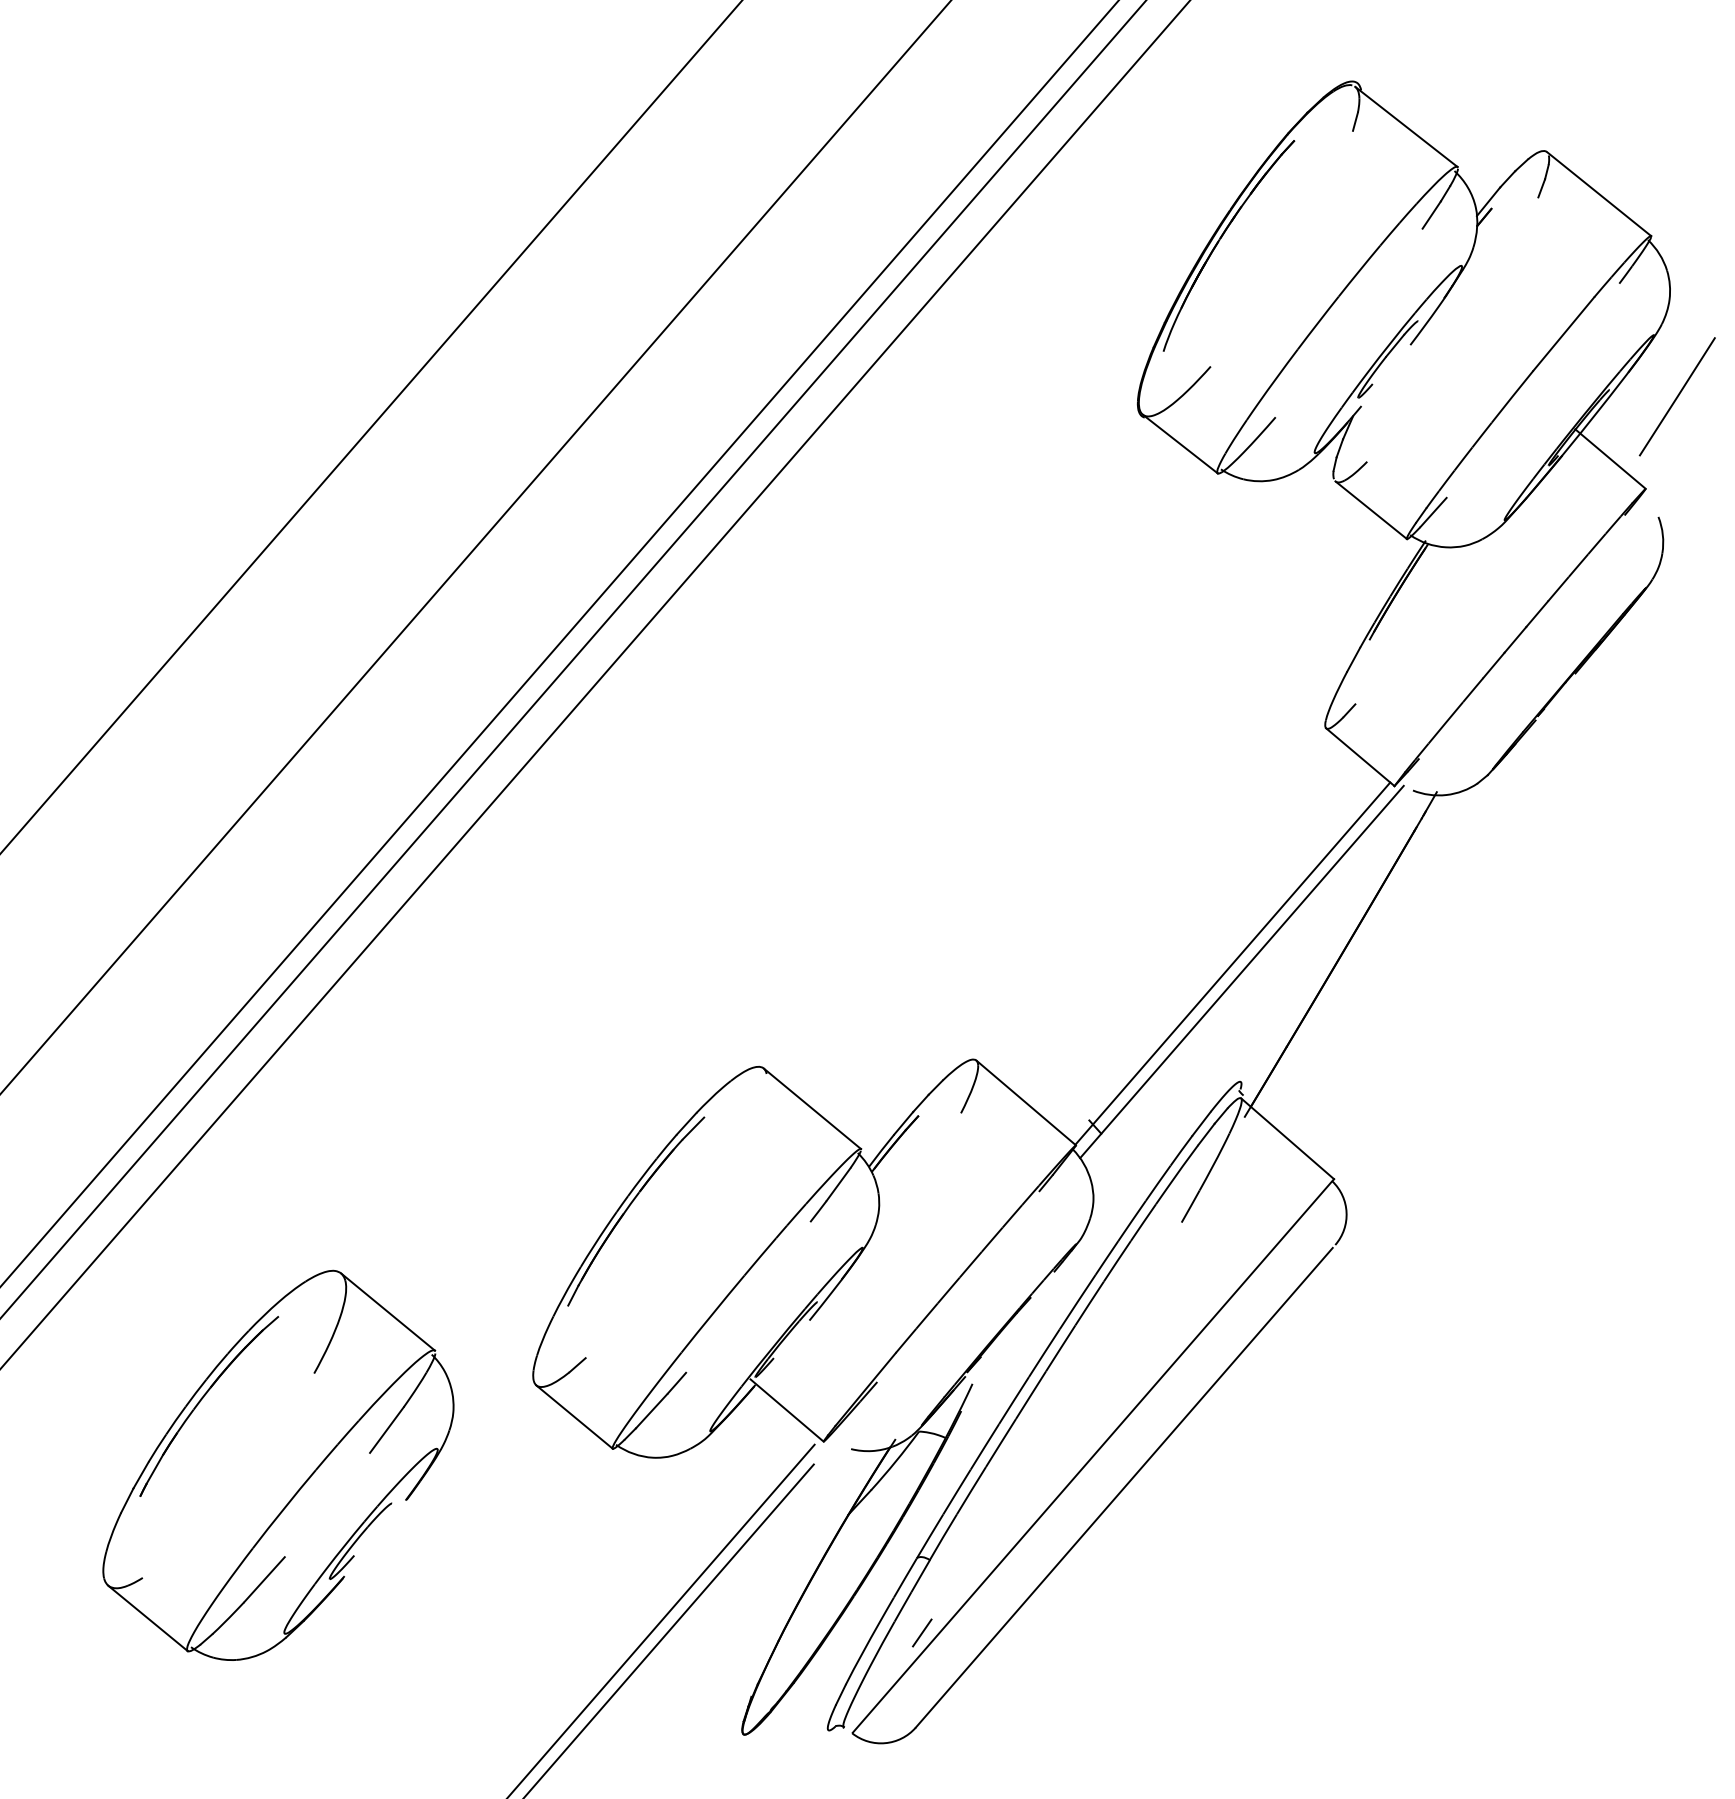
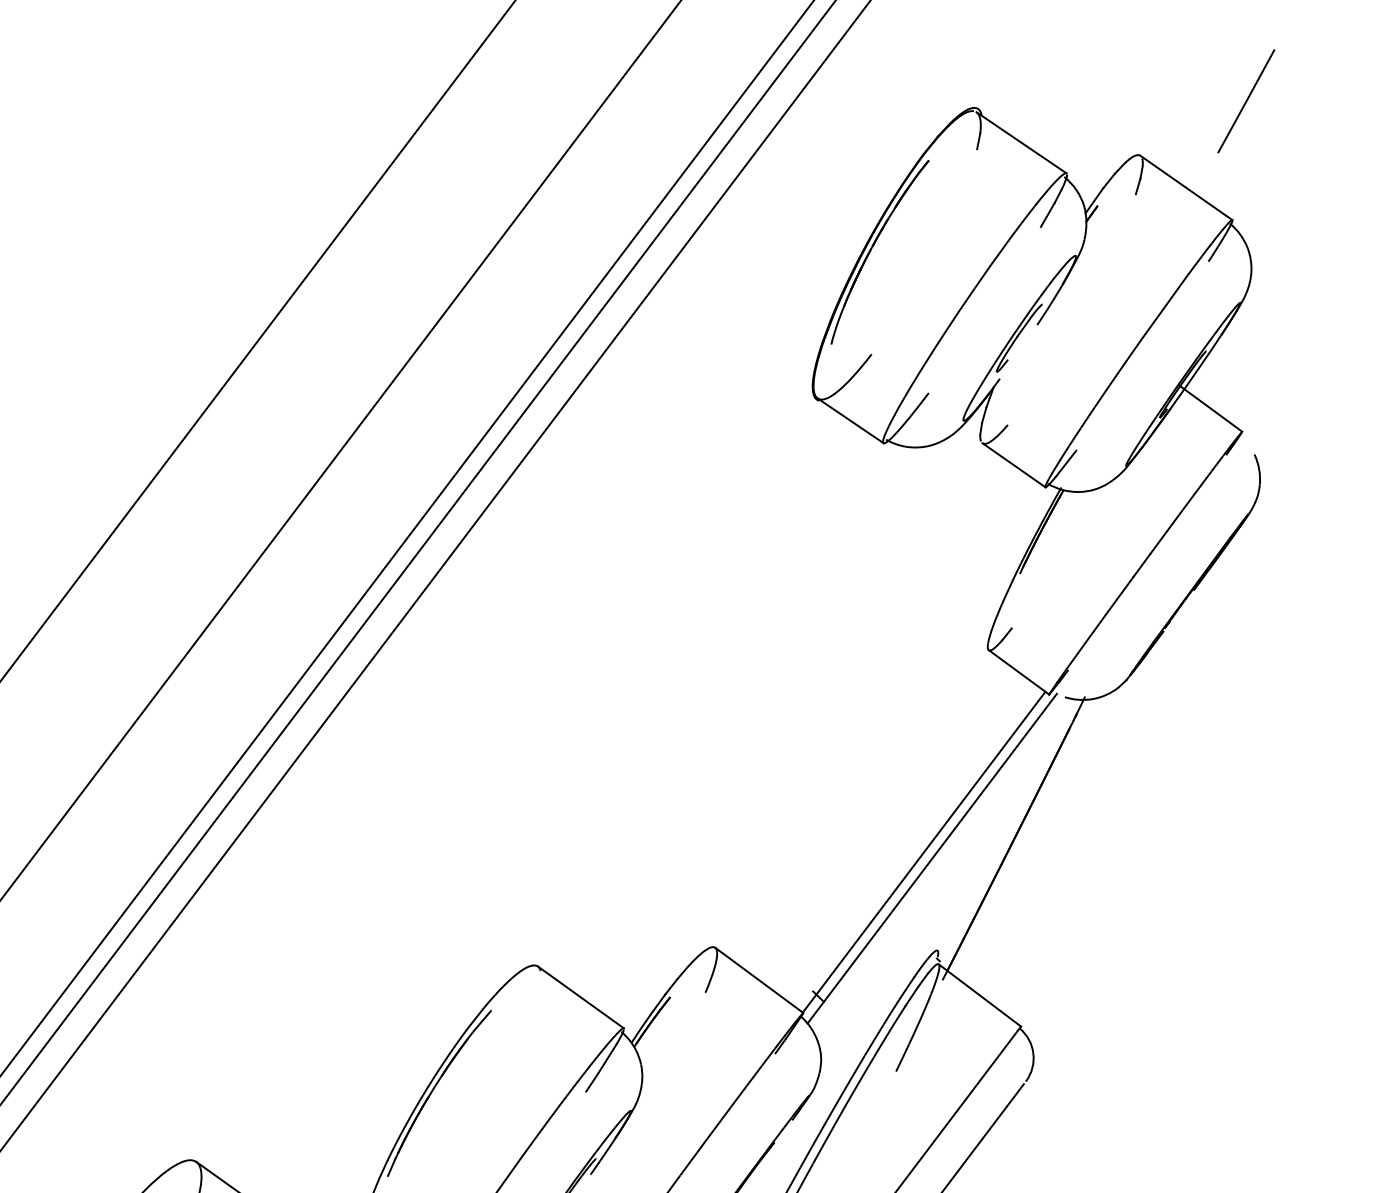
line: (1676, 396) -> (1245, 101), moved

